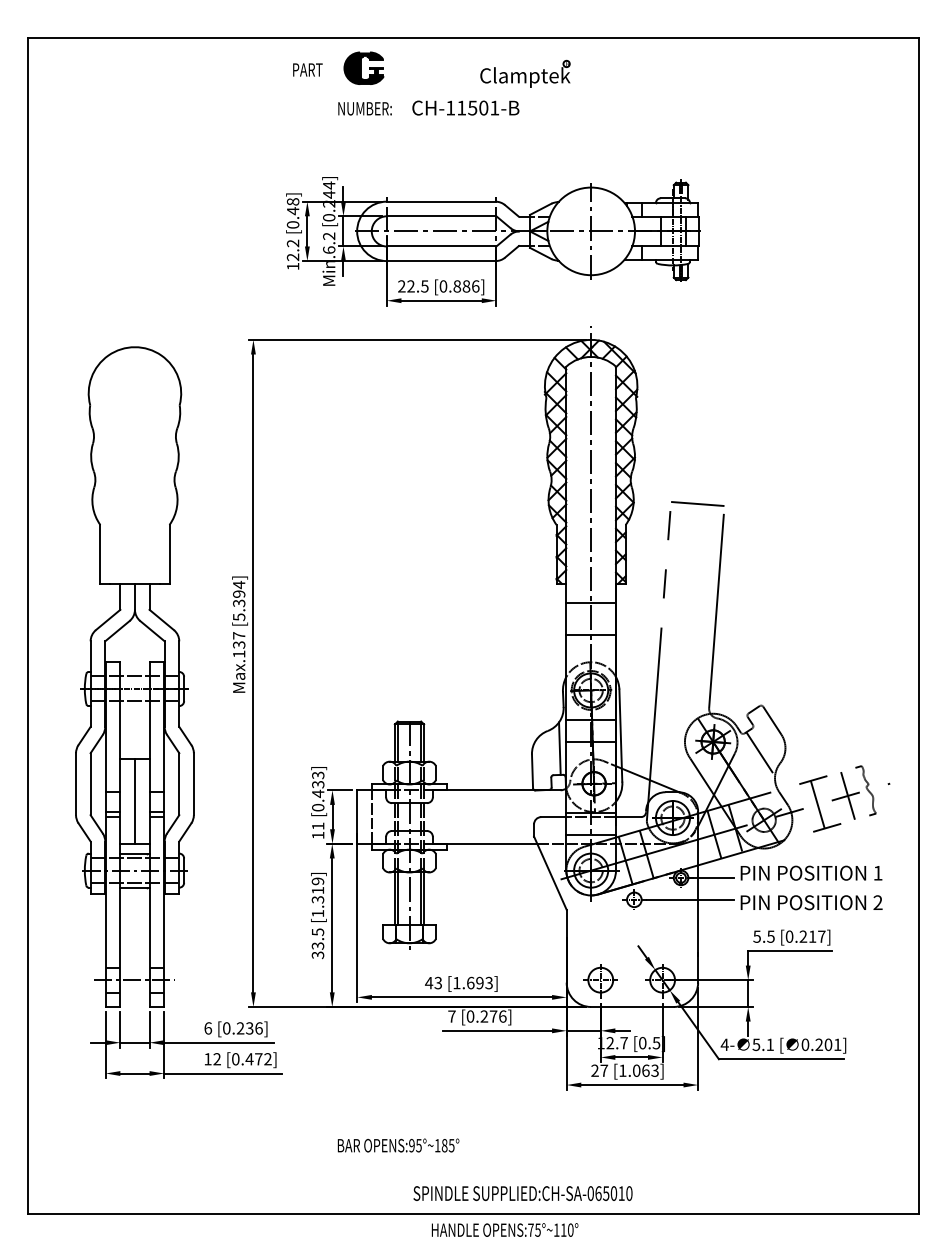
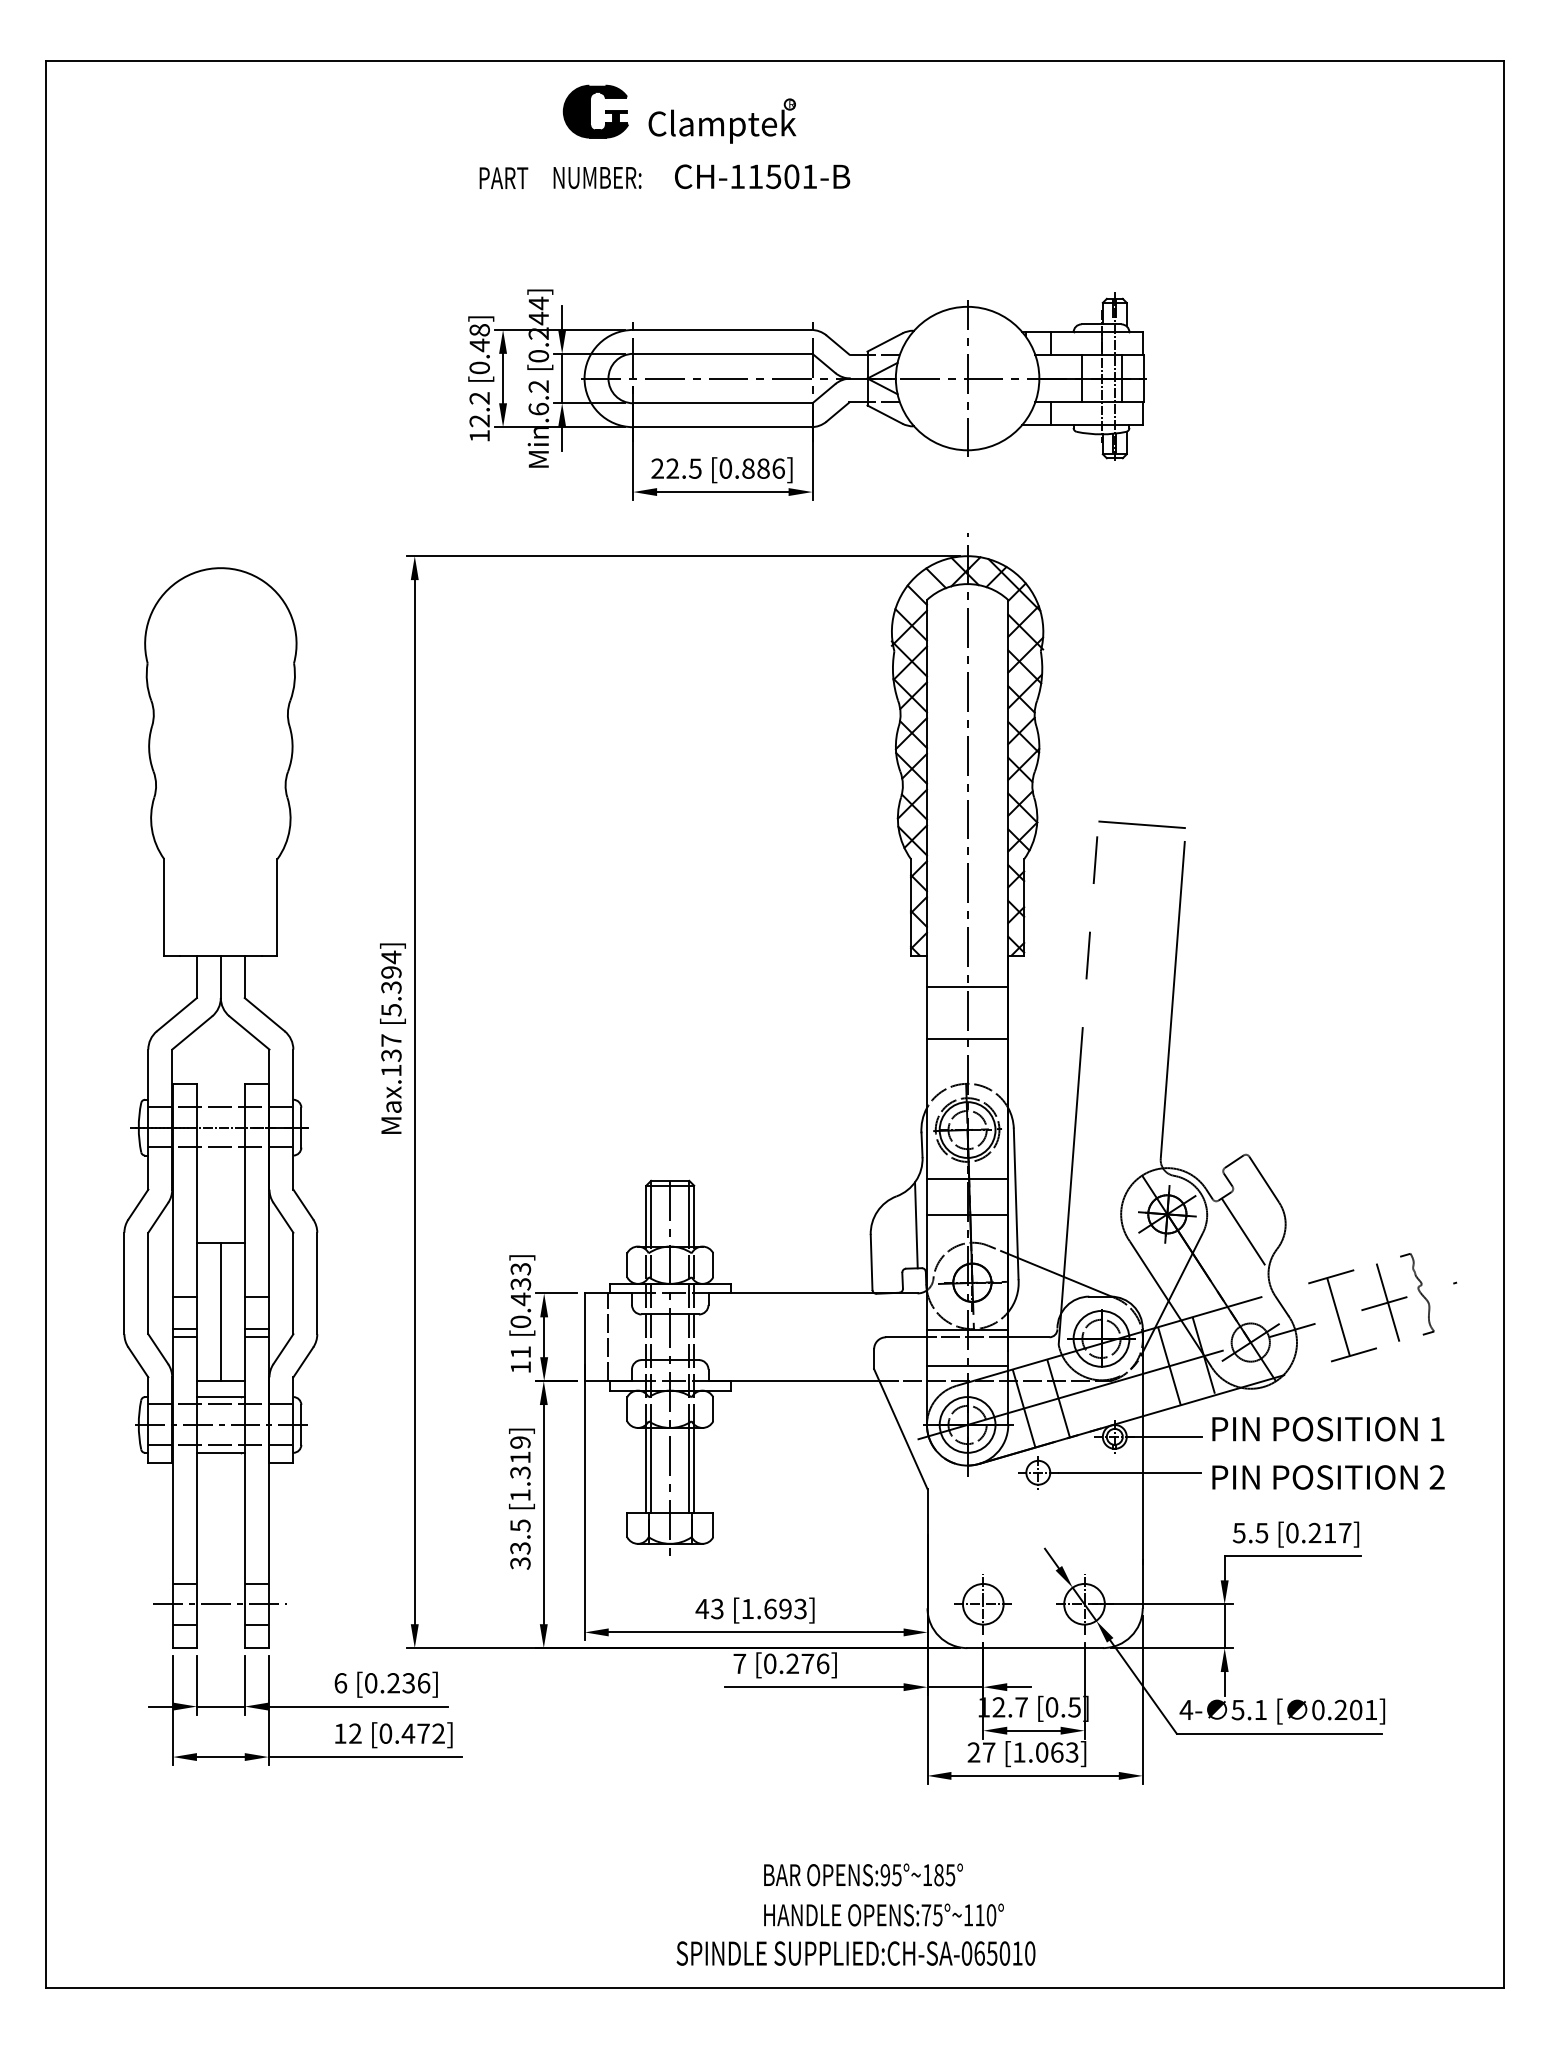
text: (307, 69) -> (503, 177), moved
part: (525, 73) -> (722, 120), moved
text: (398, 1145) -> (863, 1874), moved
text: (504, 1229) -> (883, 1914), moved

